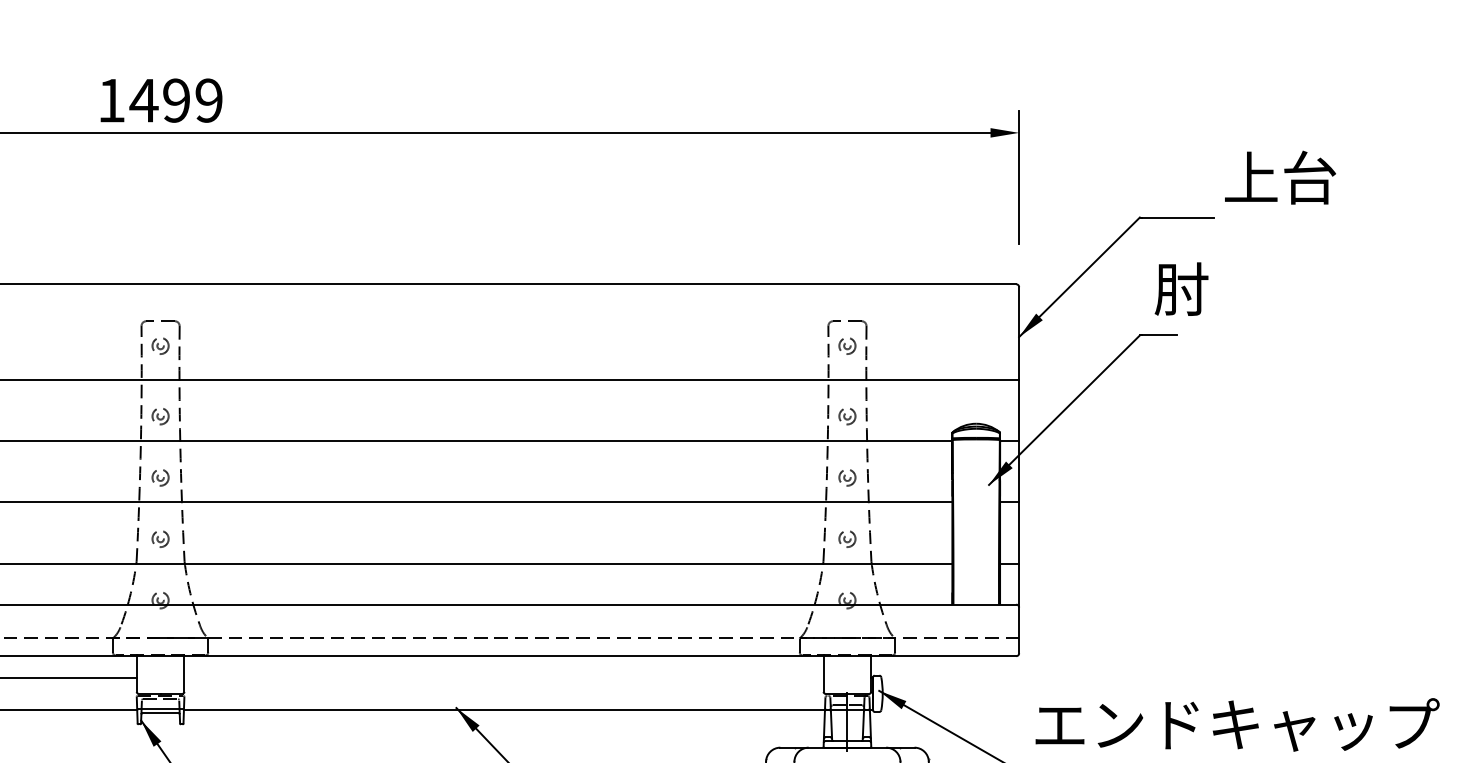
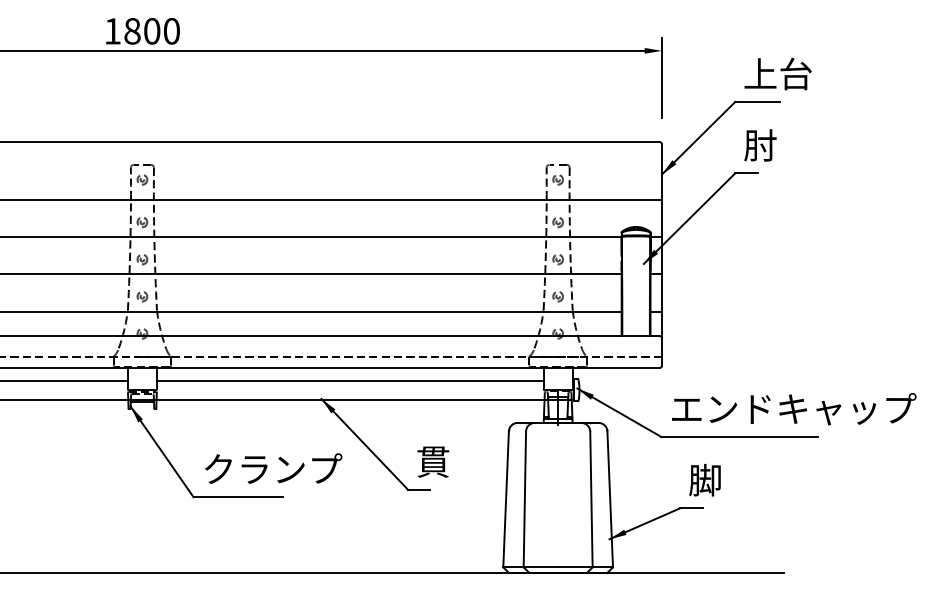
text: (175, 100) -> (151, 31), 1499 -> 1800
text: (1279, 176) -> (777, 73), moved
line: (502, 677) -> (349, 380), added

